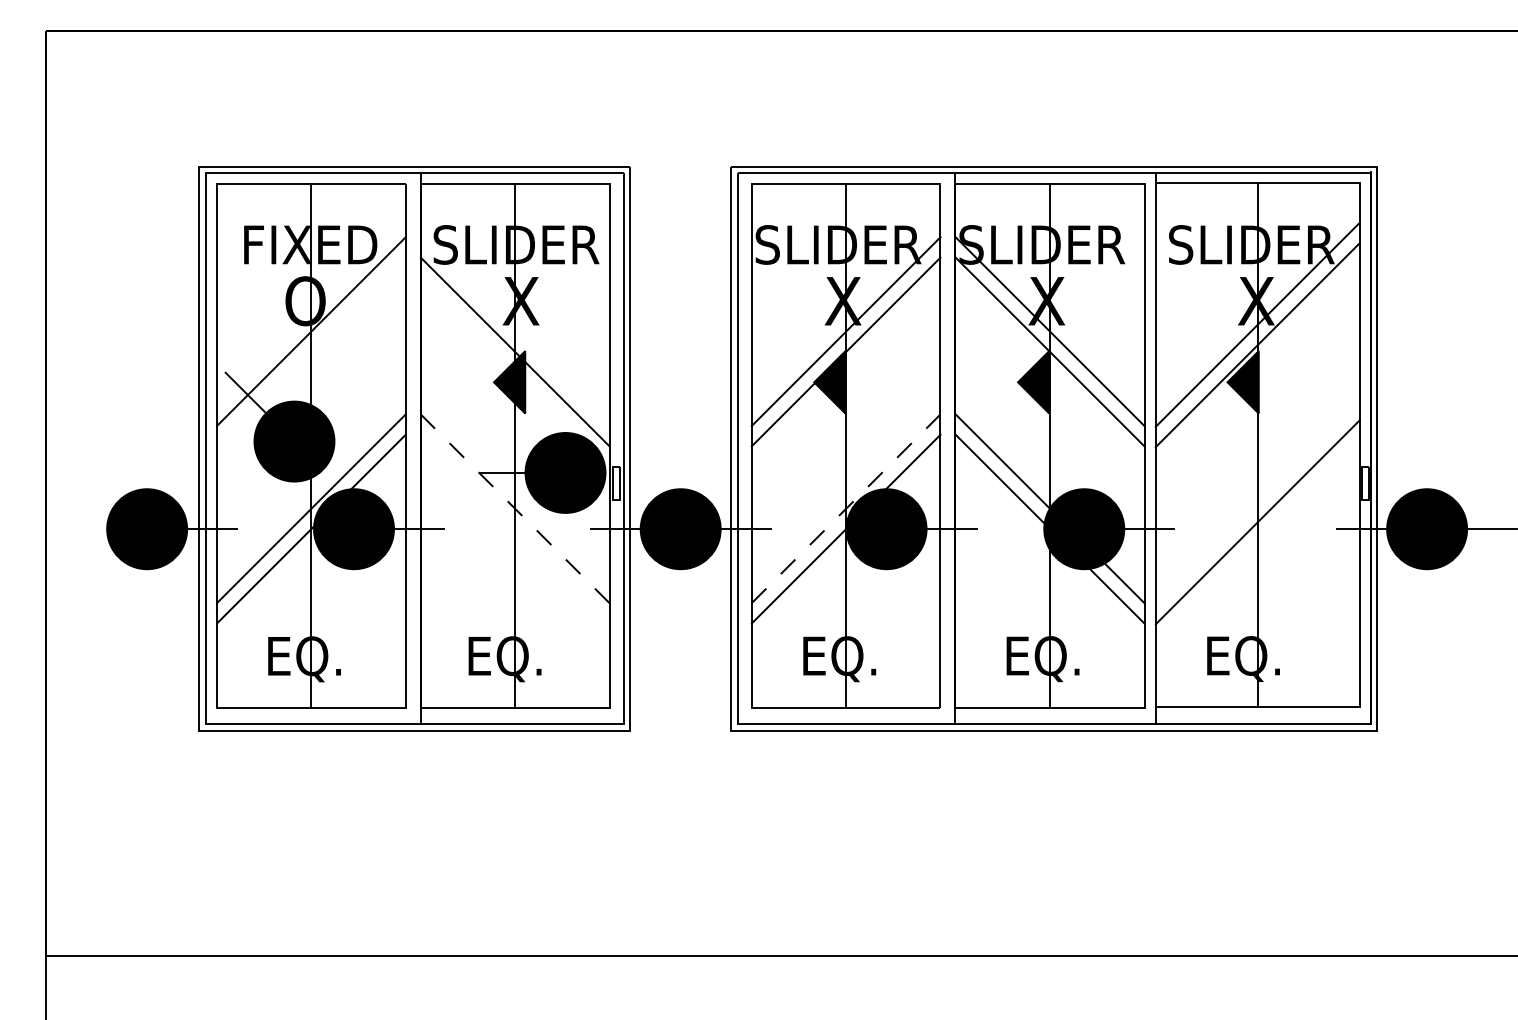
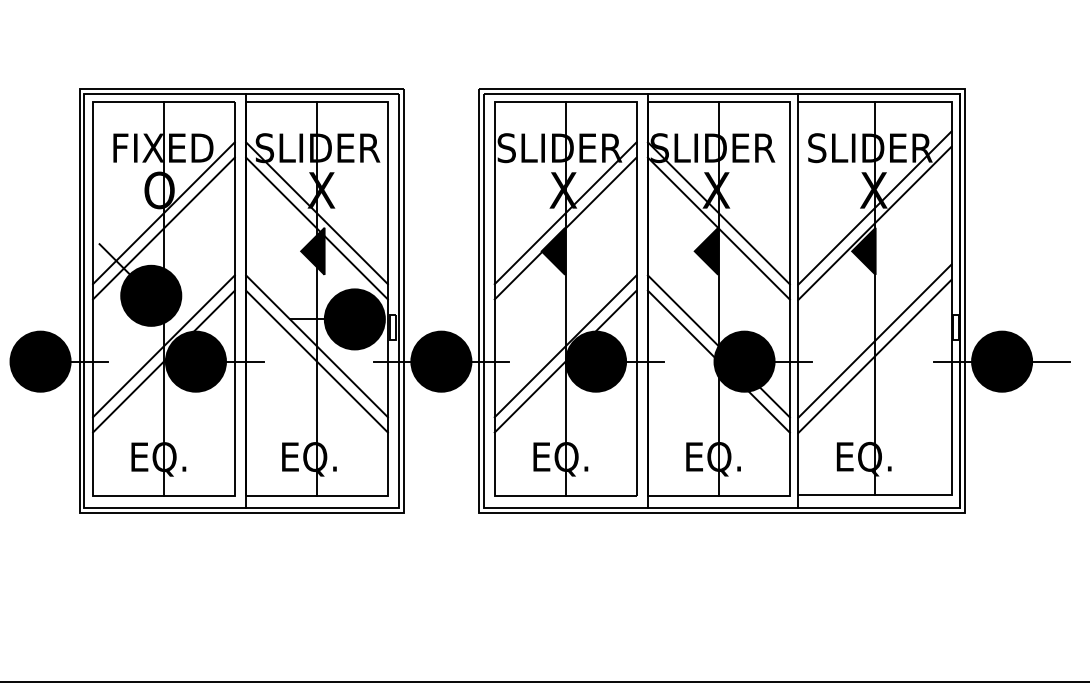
line: (514, 331) -> (316, 213), added
line: (311, 351) -> (164, 228), added
line: (1257, 501) -> (874, 340), added
line: (514, 508) -> (316, 346), dashed -> solid
line: (846, 508) -> (565, 346), dashed -> solid
line: (514, 528) -> (316, 361), added

